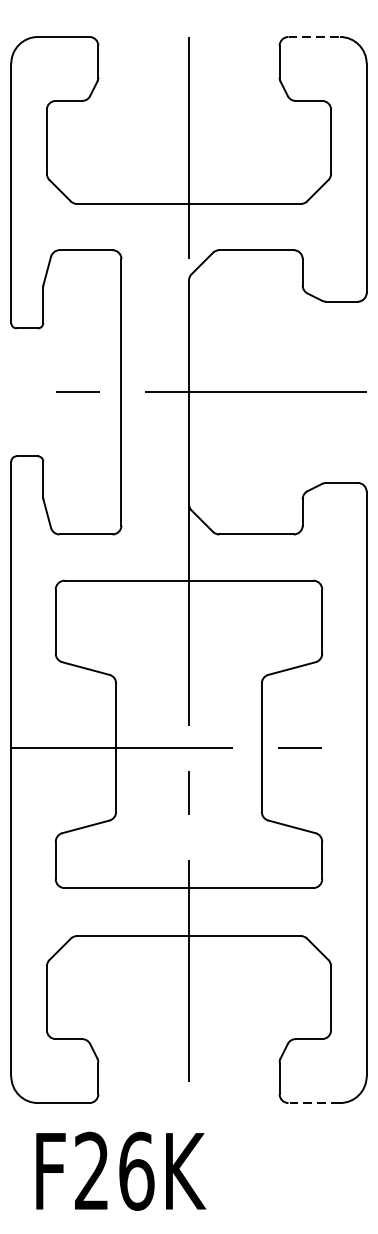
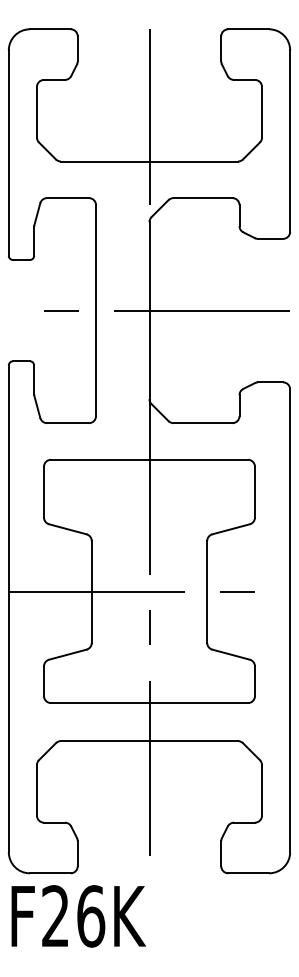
line: (315, 37) -> (249, 29), dashed -> solid
line: (314, 1103) -> (248, 873), dashed -> solid
text: (120, 1171) -> (78, 916), moved

